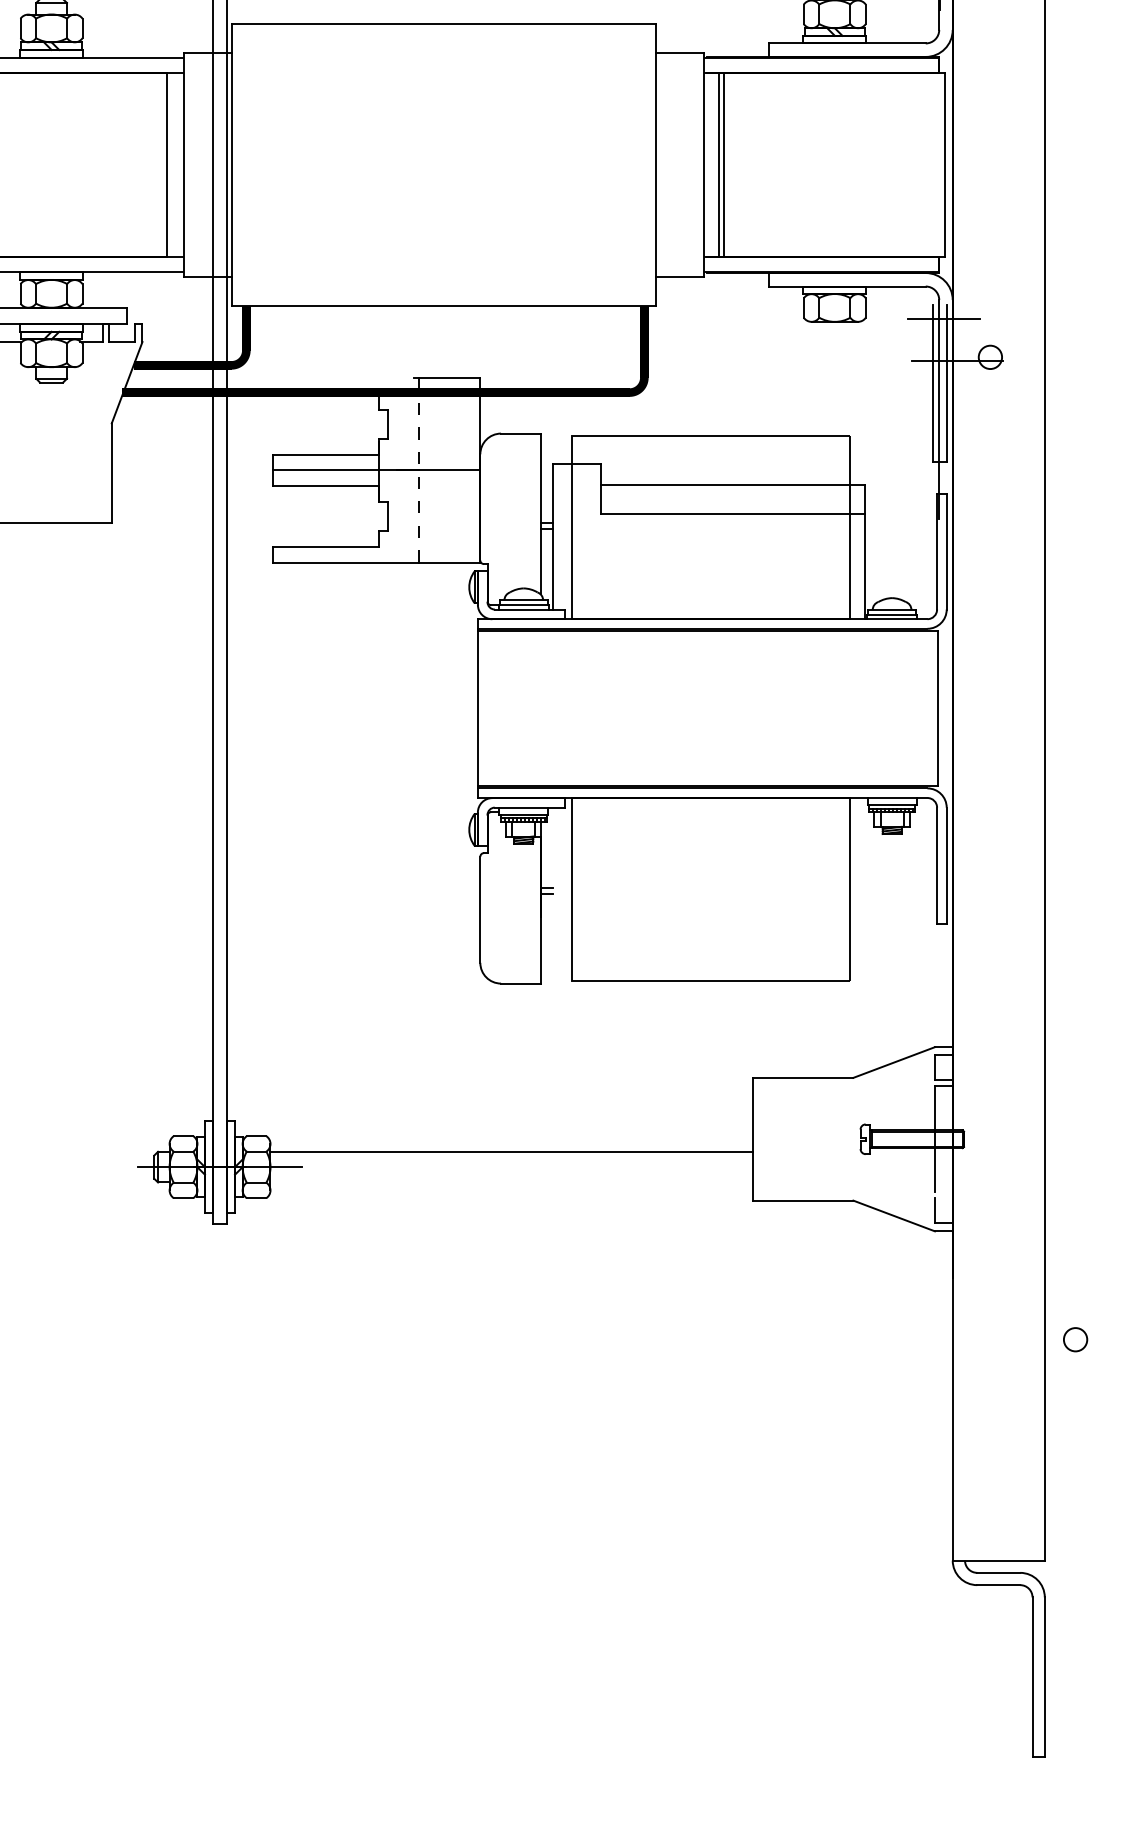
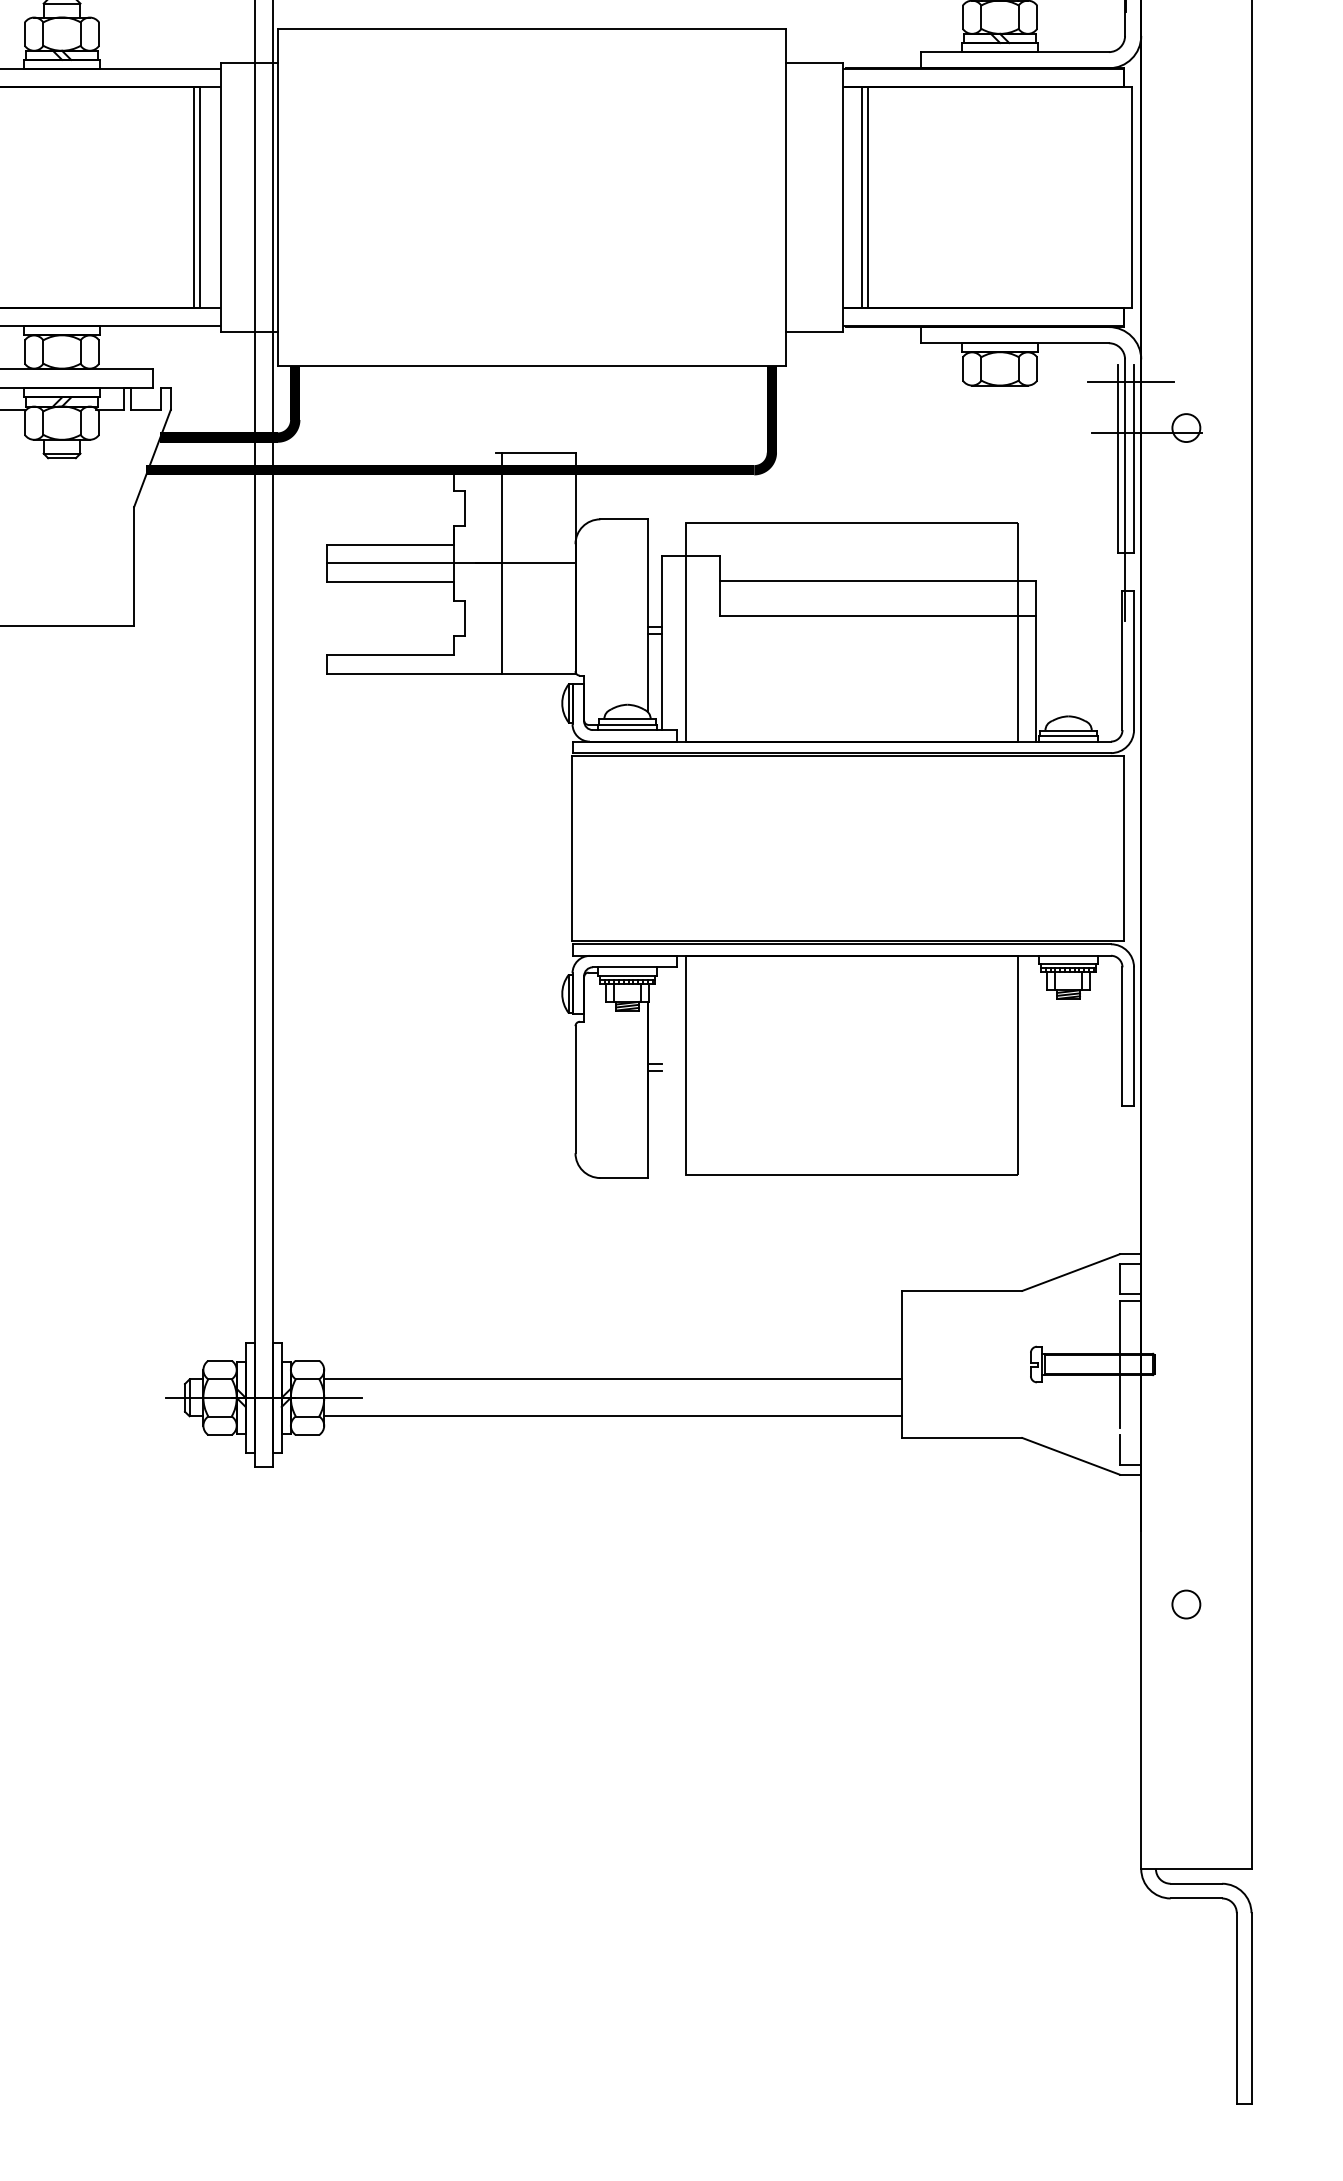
line: (162, 164) -> (194, 197), added
line: (418, 469) -> (501, 562), dashed -> solid
line: (512, 1182) -> (613, 1416), added
circle: (1075, 1339) -> (1186, 1604), moved

